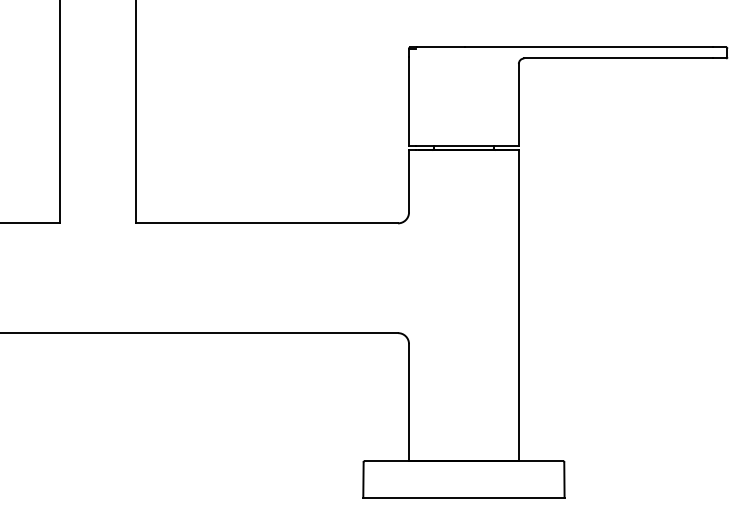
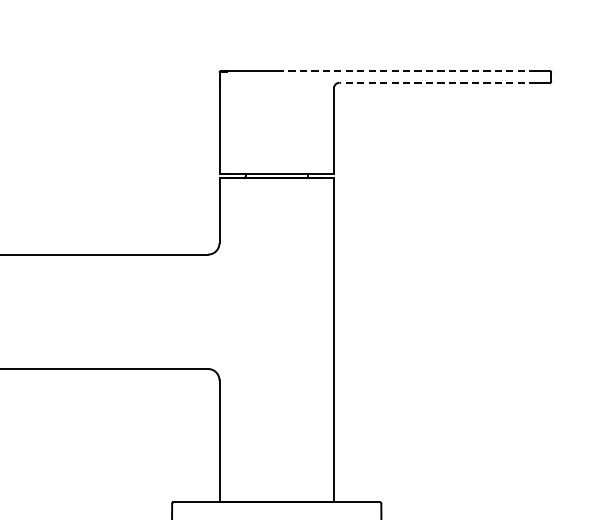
line: (588, 47) -> (406, 71), solid -> dashed
line: (618, 58) -> (437, 82), solid -> dashed

